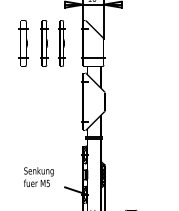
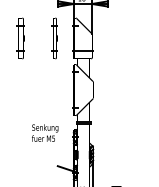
part: (44, 43) -> (39, 38), removed
text: (38, 176) -> (44, 132), moved

